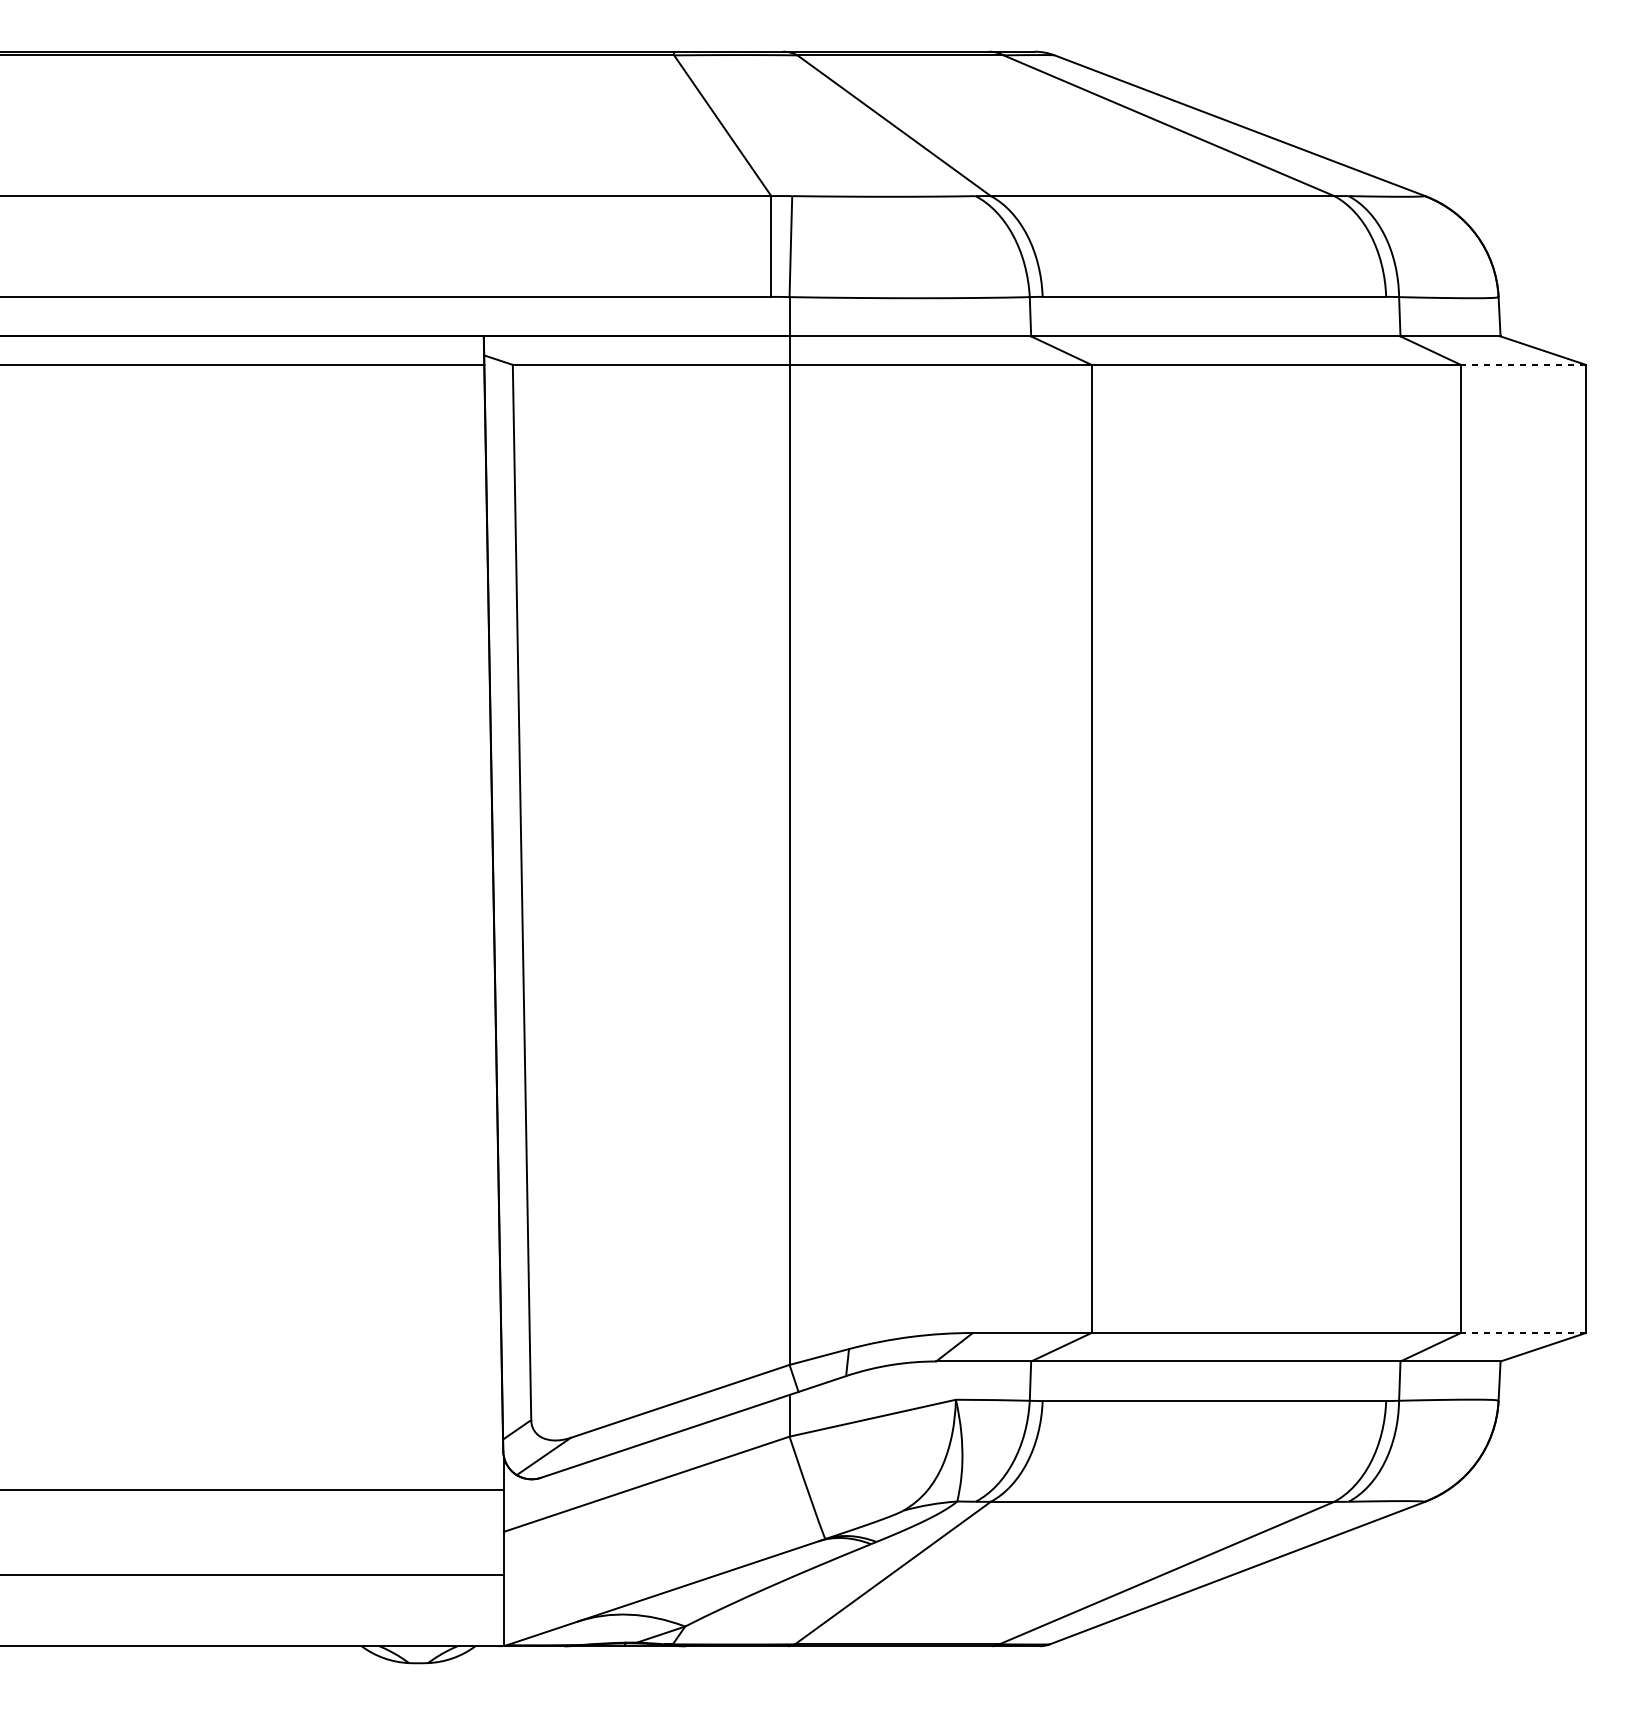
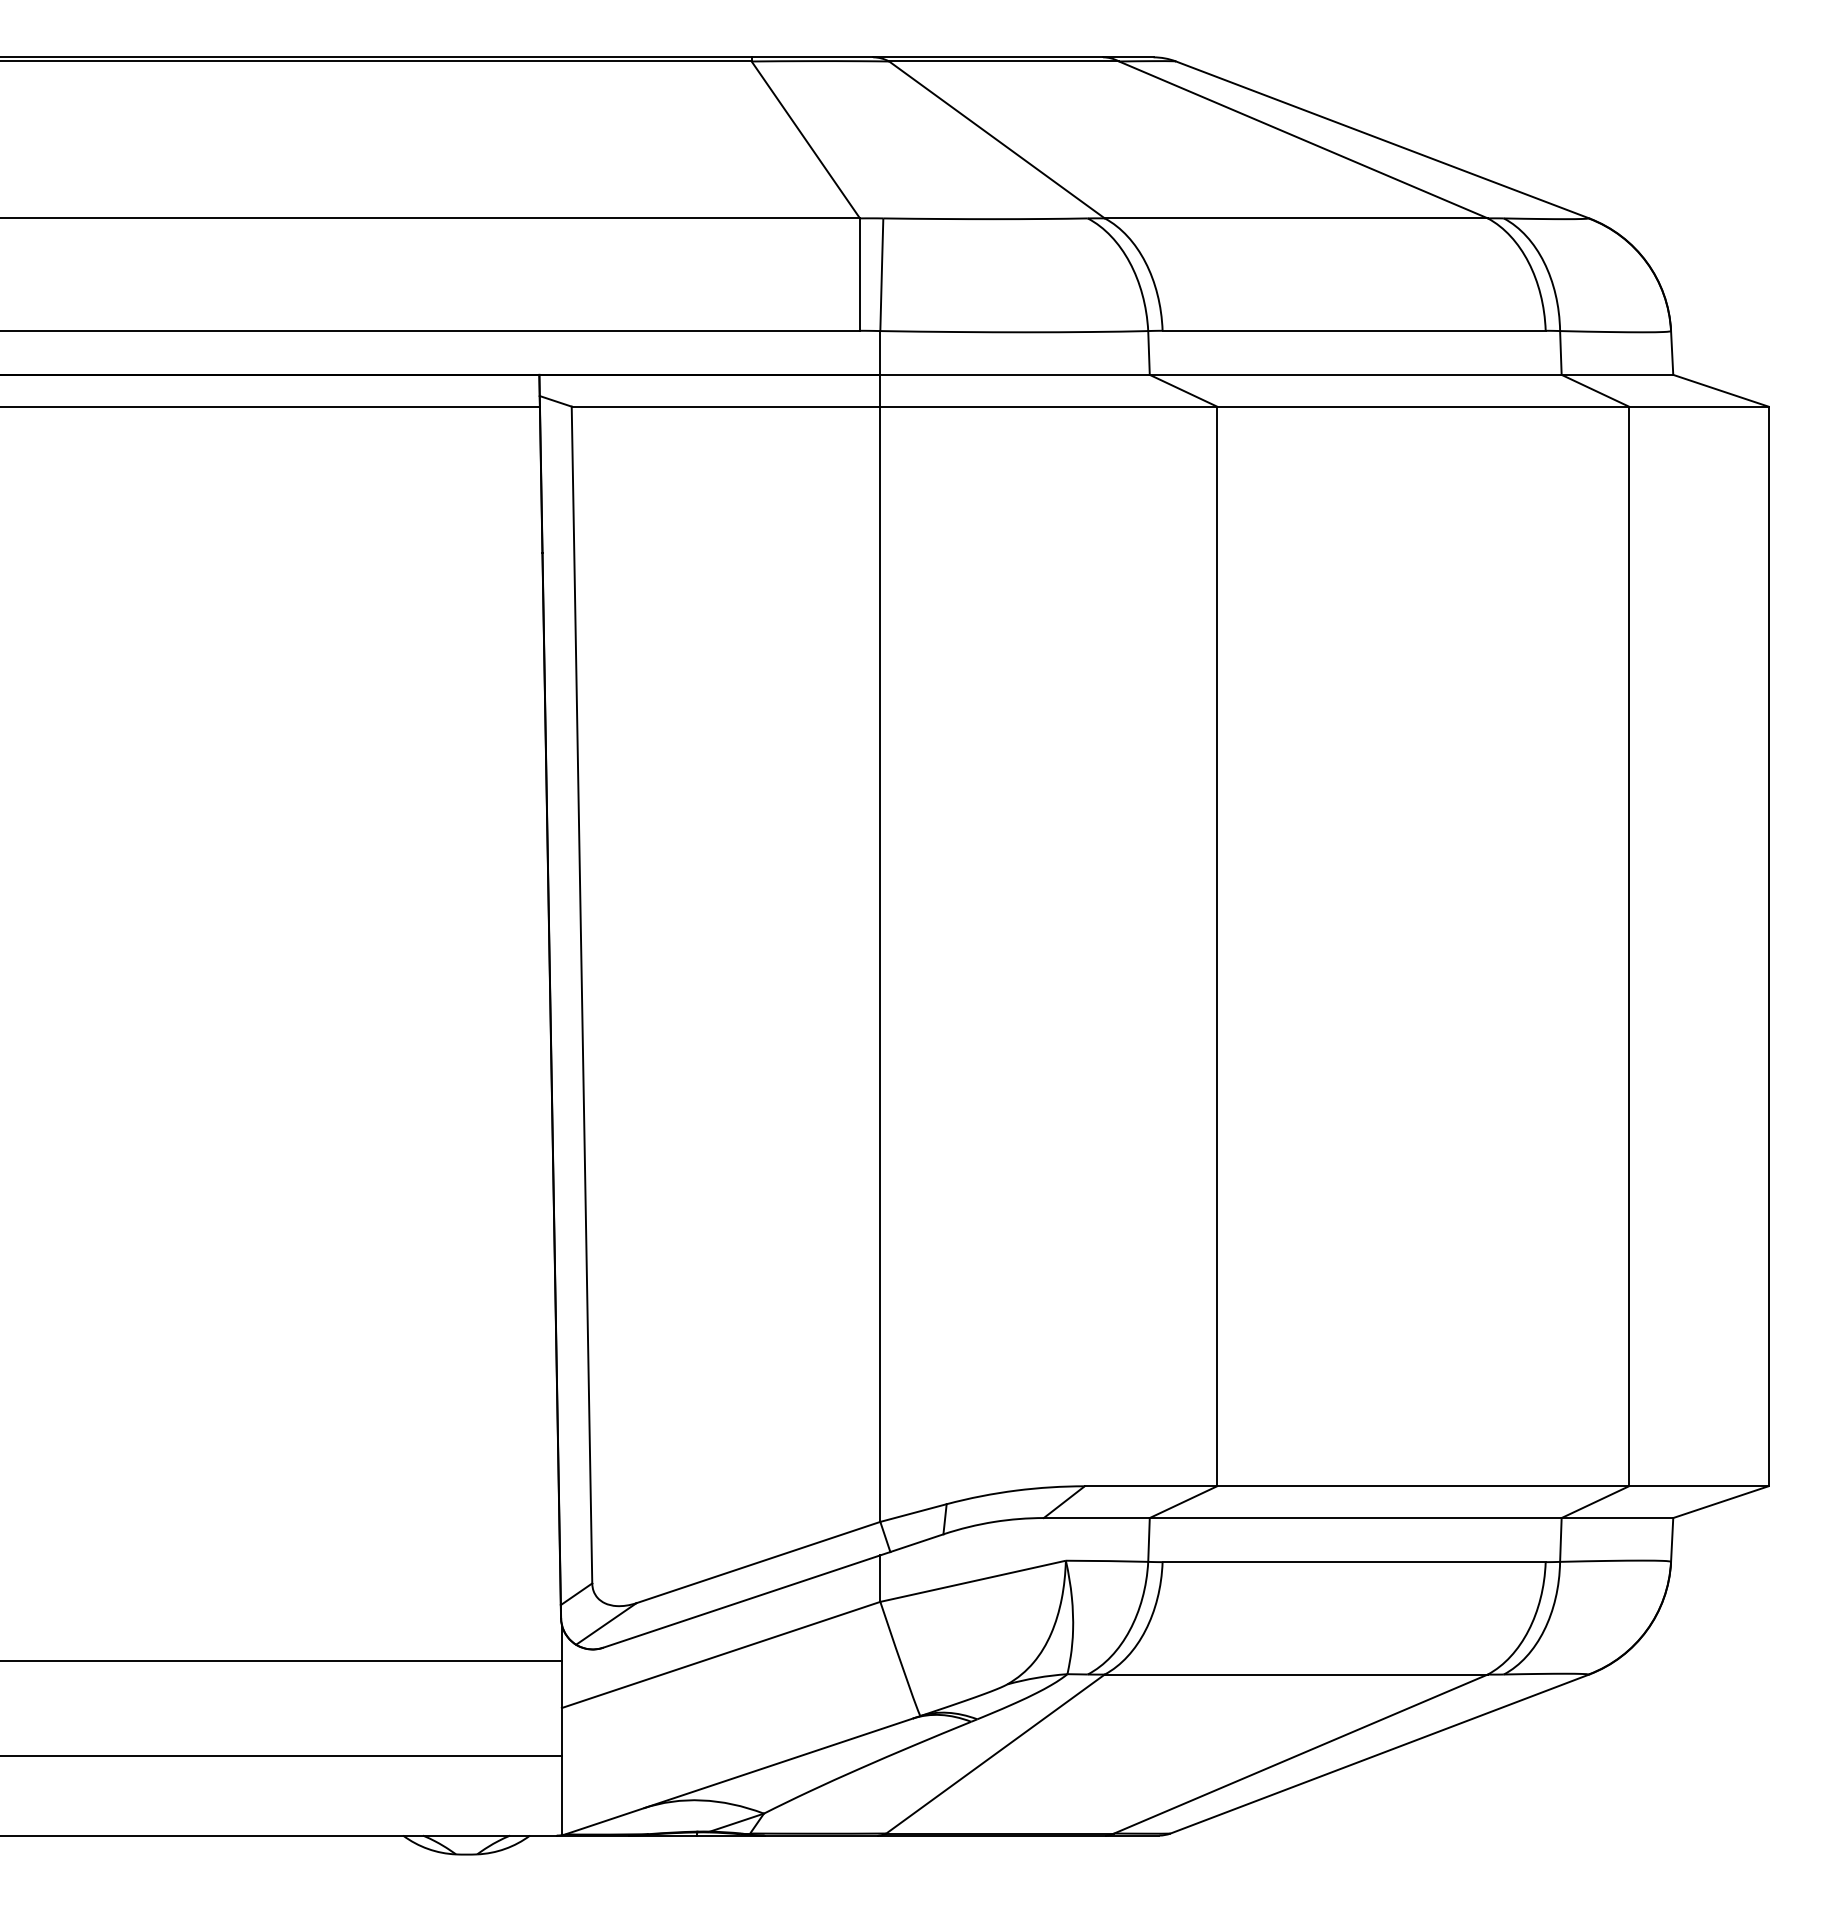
line: (1523, 364) -> (1698, 406), dashed -> solid
line: (1523, 1333) -> (1698, 1486), dashed -> solid

